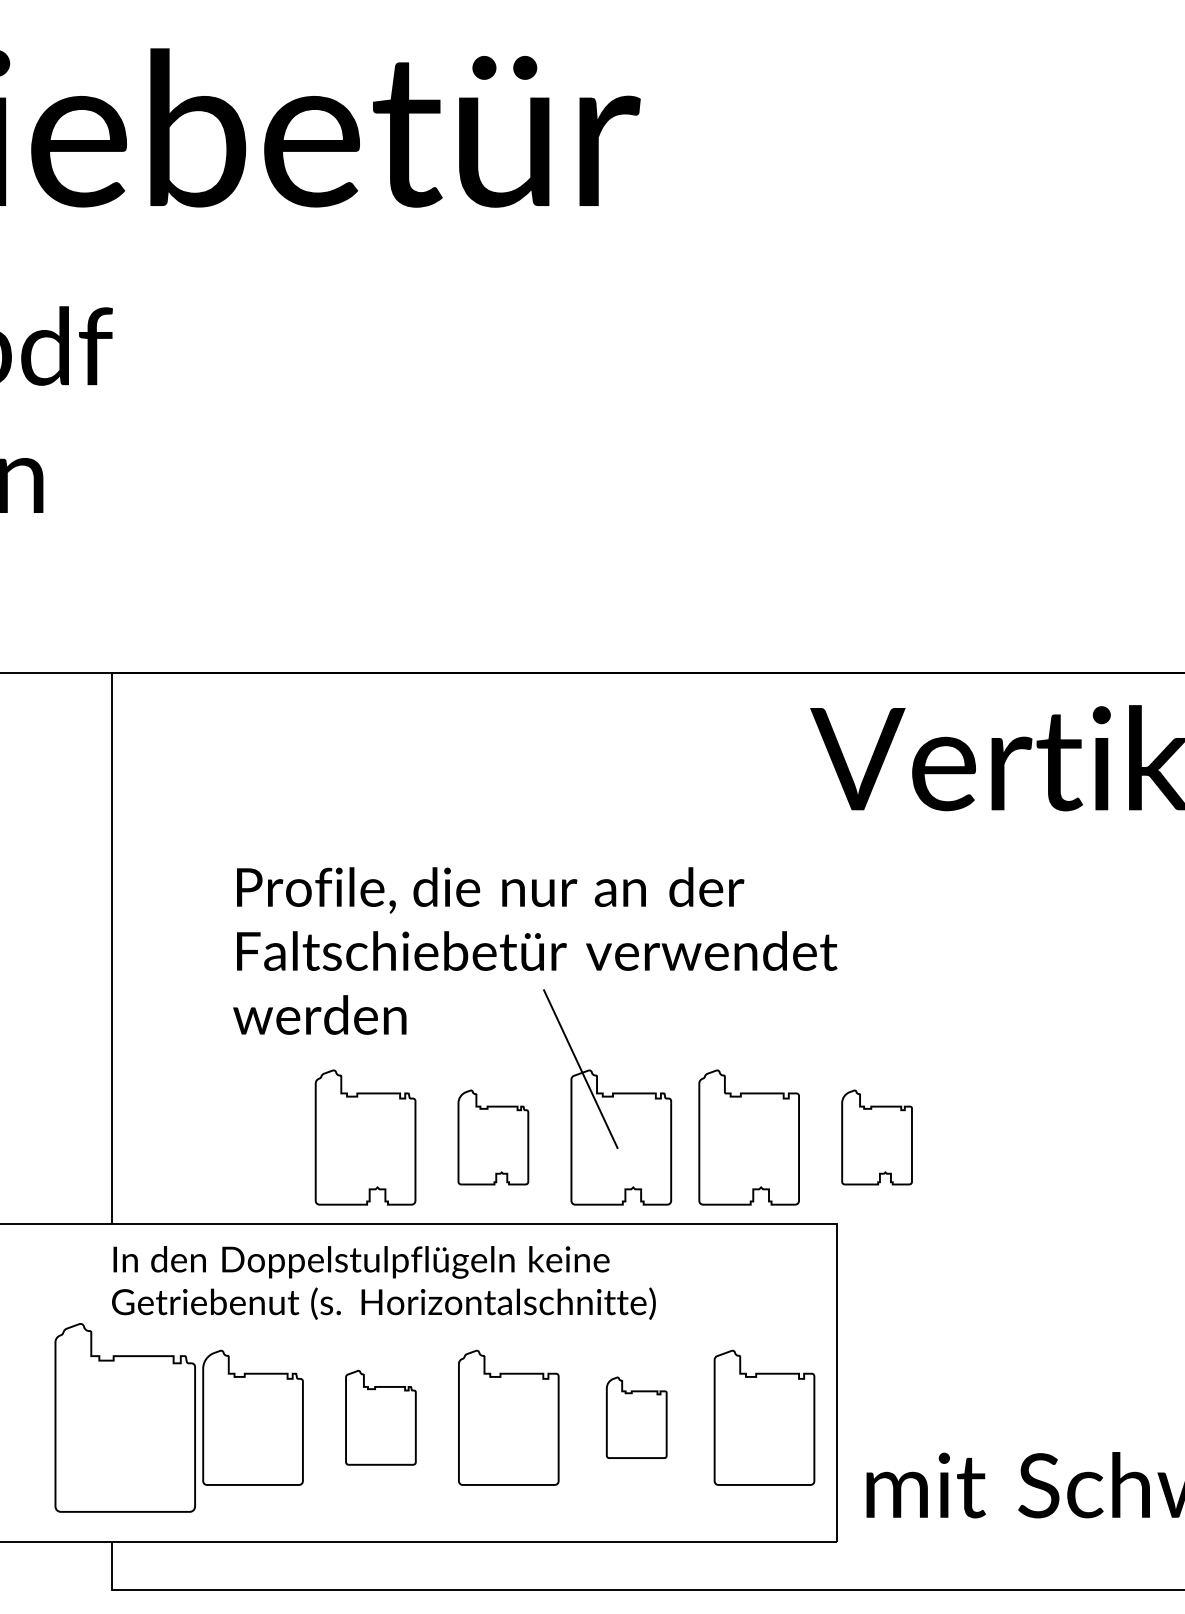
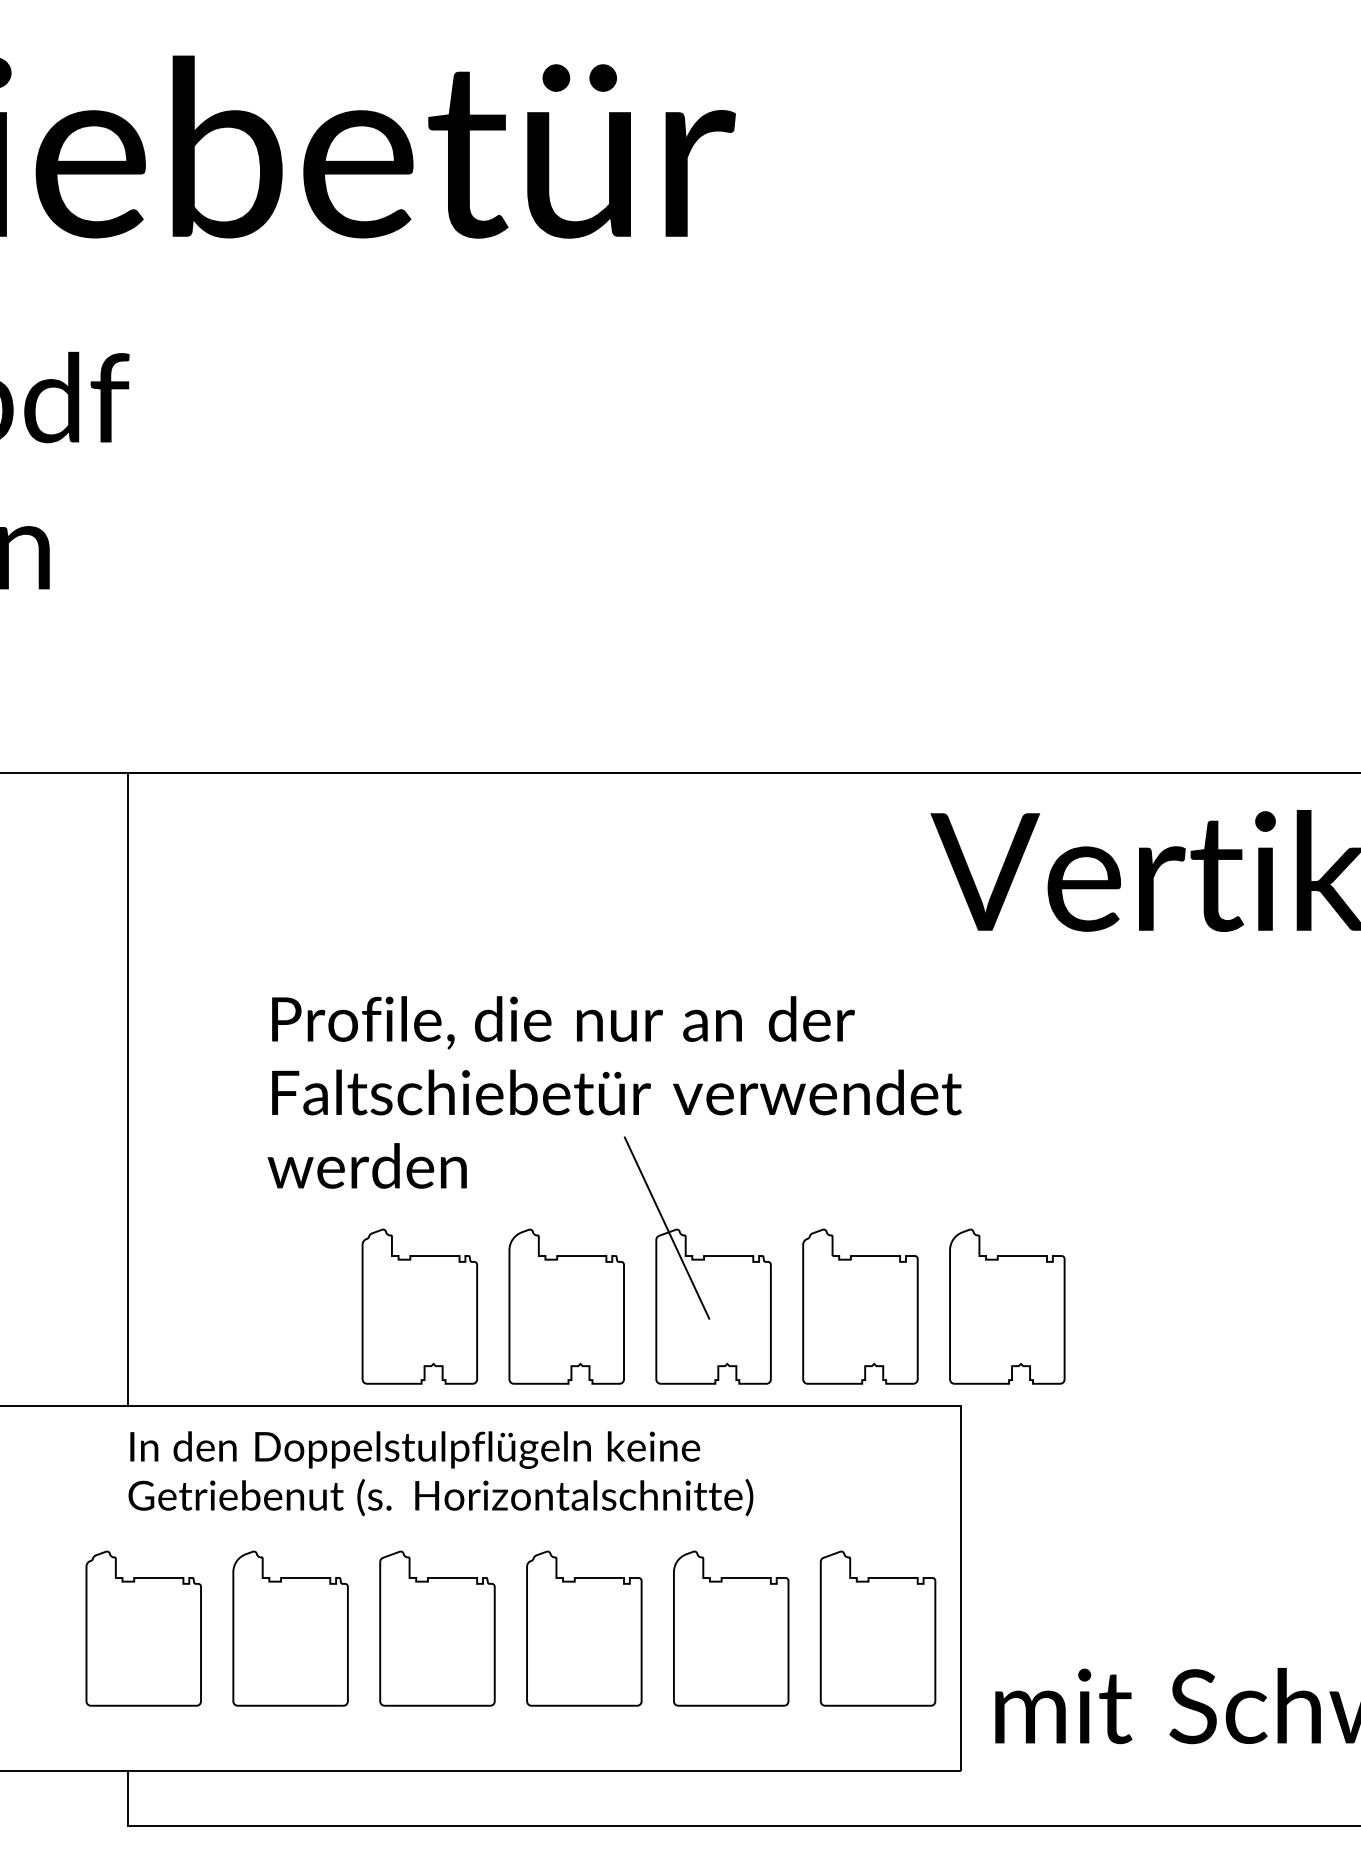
part: (493, 1137) -> (566, 1306), size x1.43
part: (877, 1137) -> (1007, 1306), size x1.43
part: (124, 1417) -> (143, 1628), size x0.71
part: (380, 1417) -> (437, 1628), size x1.43
part: (636, 1417) -> (731, 1628), size x1.67

